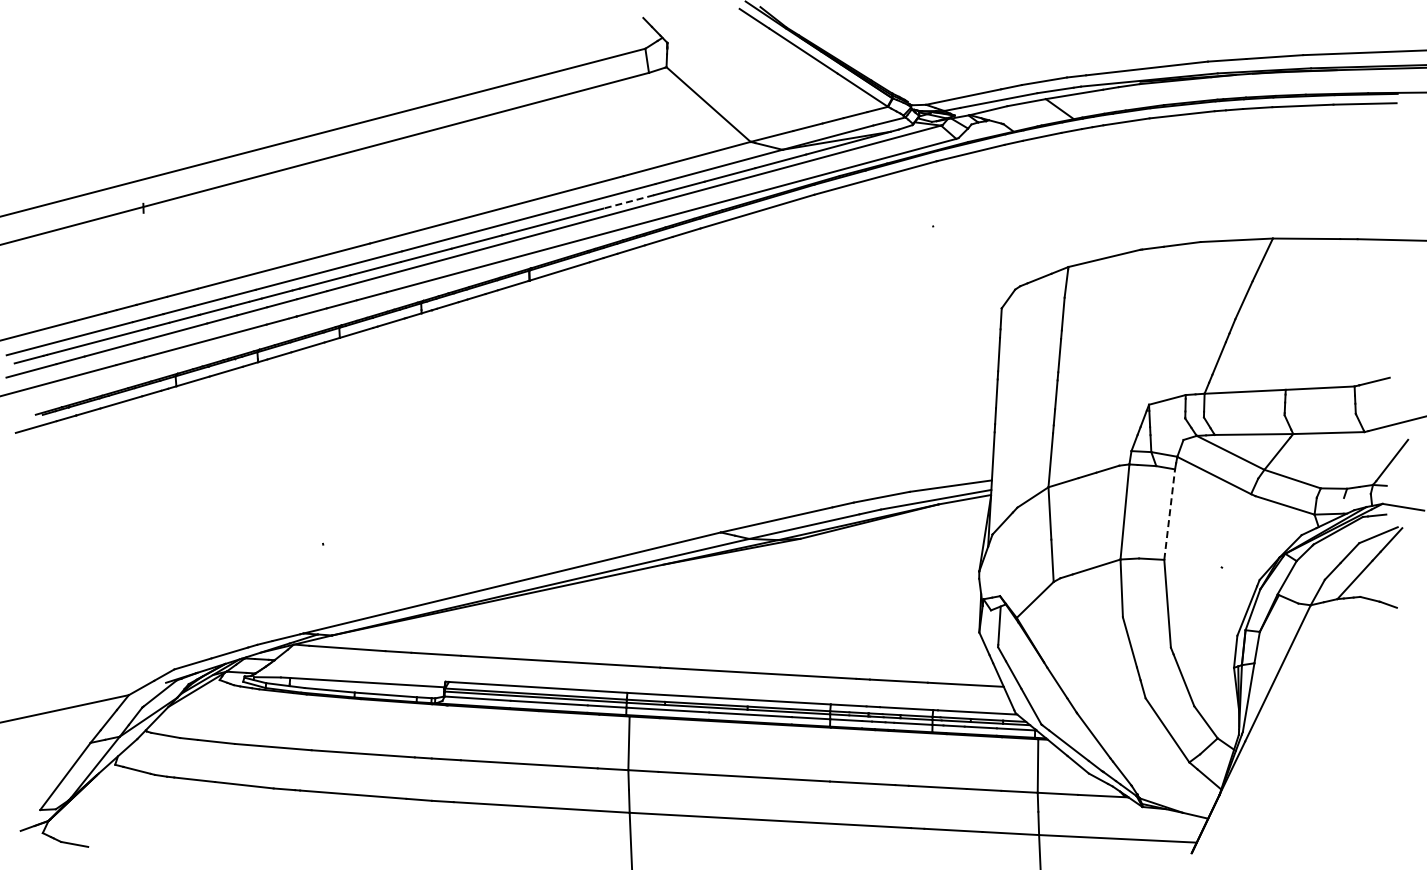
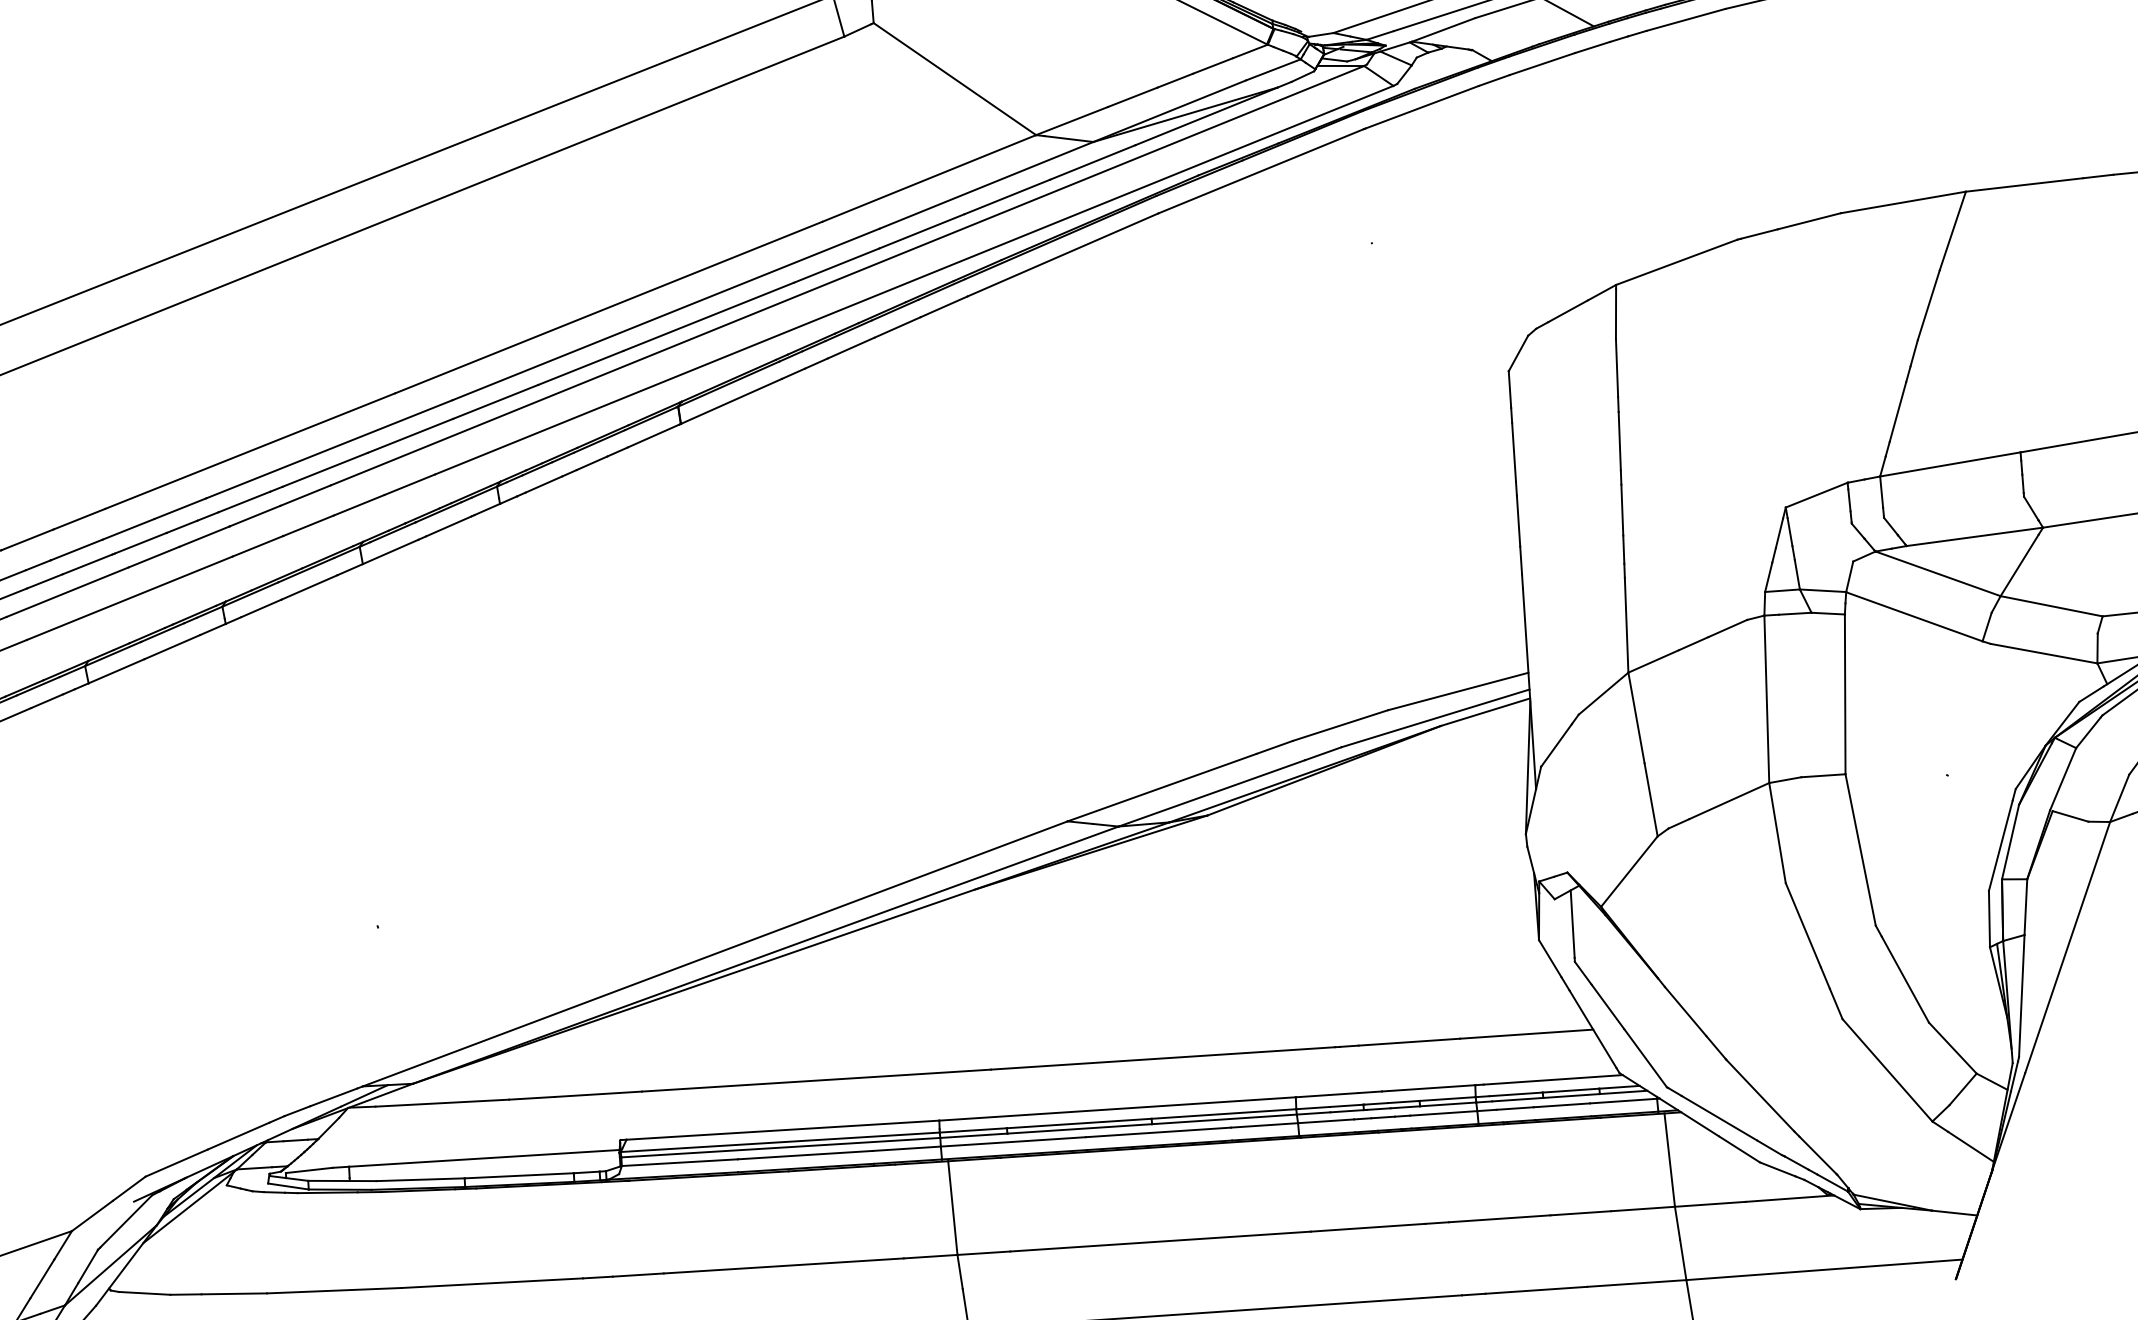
line: (628, 202) -> (836, 266), dashed -> solid
line: (1169, 514) -> (1844, 694), dashed -> solid

